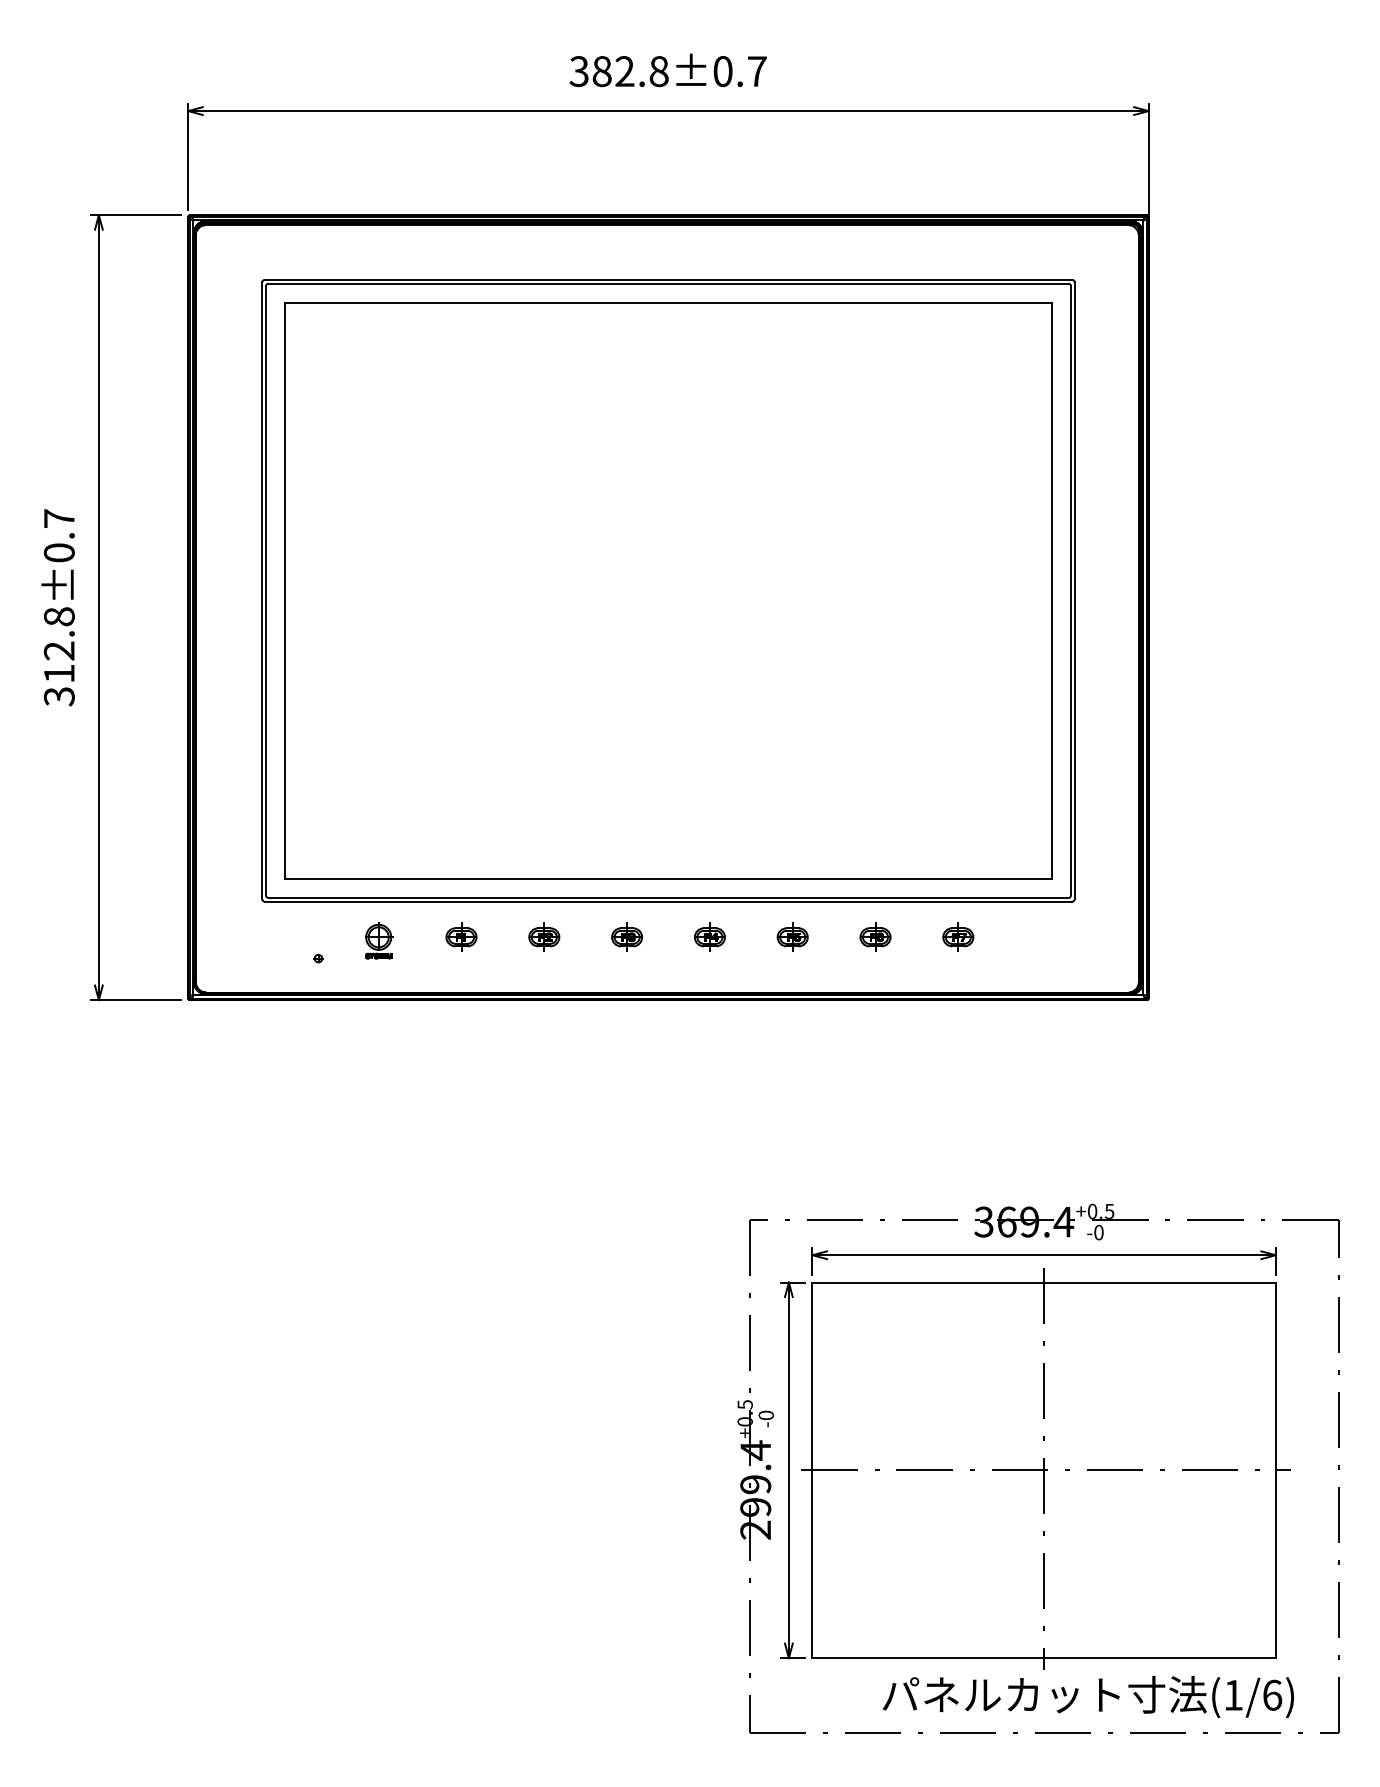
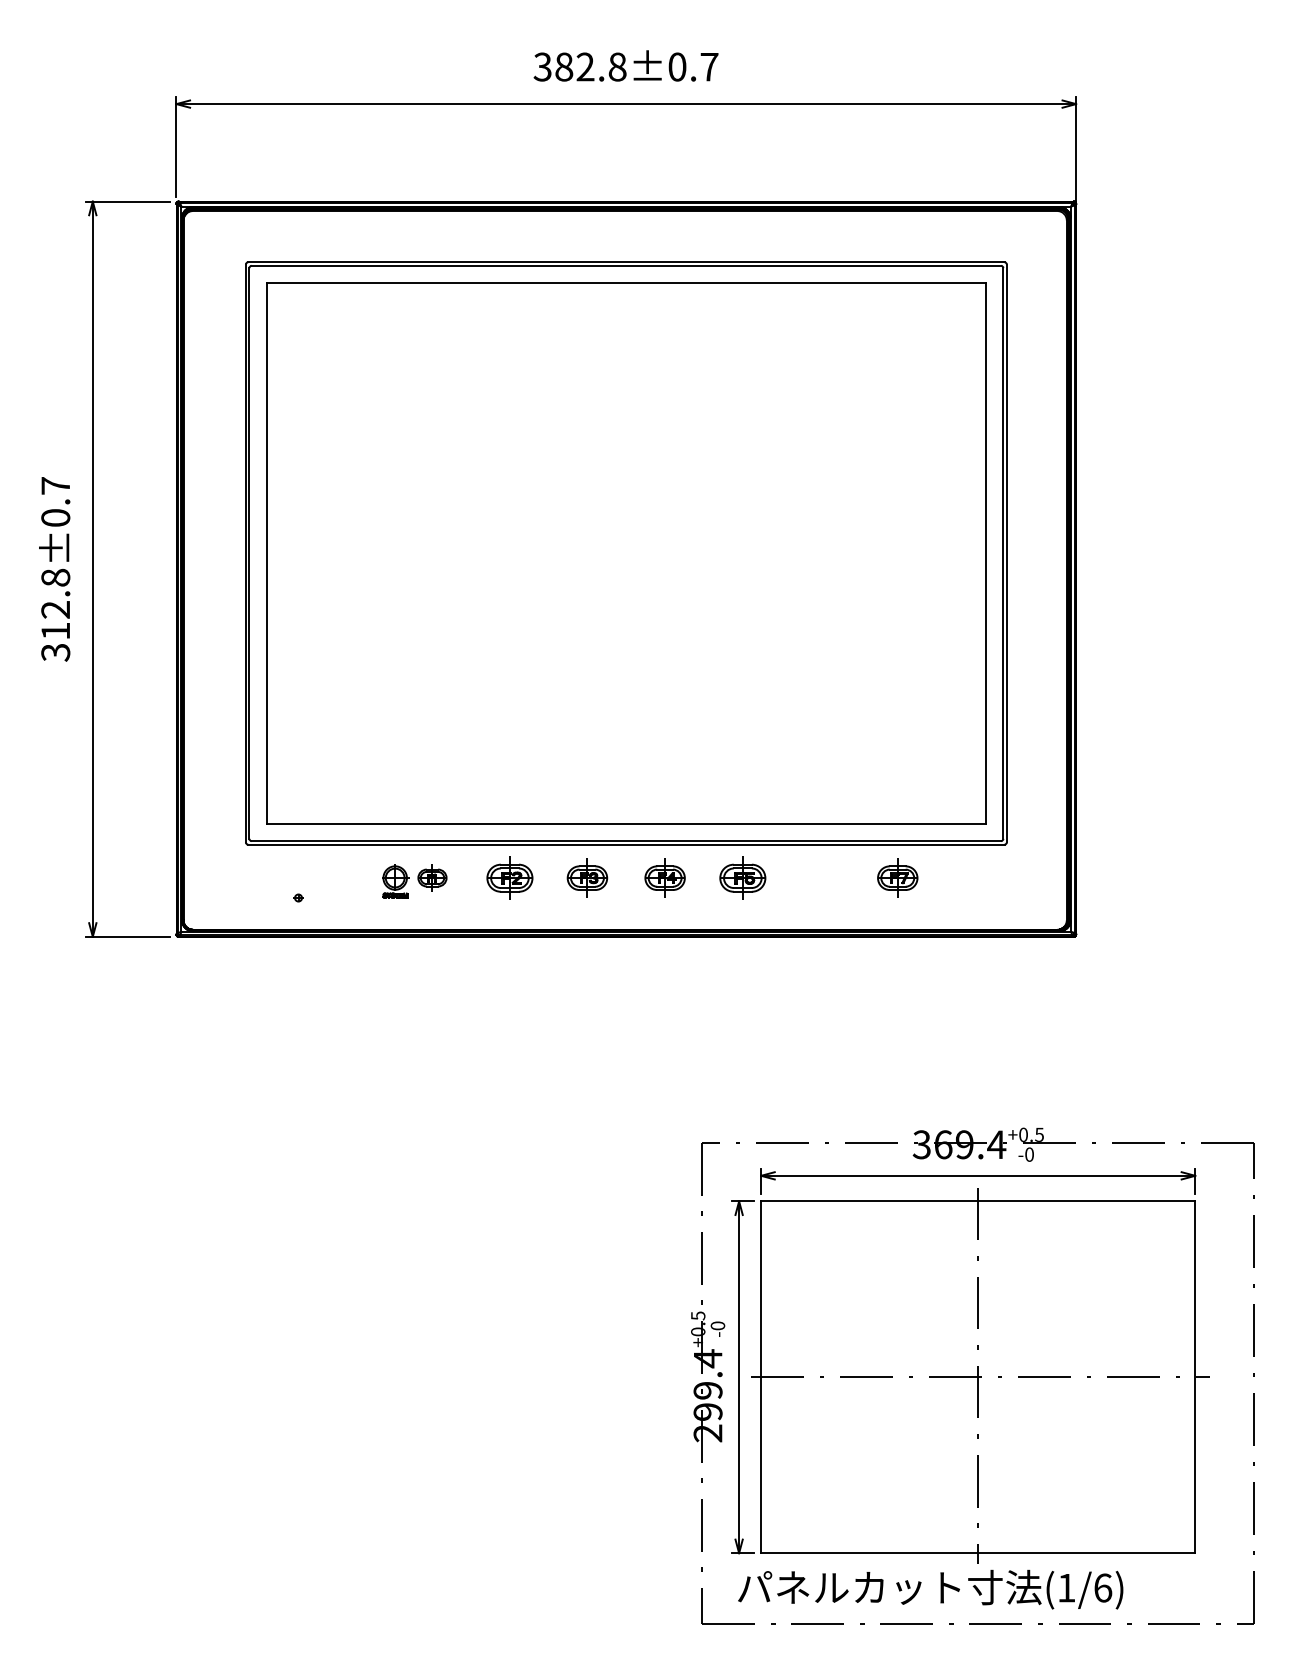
part: (544, 936) -> (510, 877), size x1.6
part: (627, 936) -> (587, 877), size x1.4
part: (709, 936) -> (664, 877), size x1.4
part: (792, 936) -> (742, 877), size x1.6
part: (875, 936) -> (820, 877), removed
part: (958, 936) -> (898, 877), size x1.4
part: (379, 940) -> (395, 881), moved
text: (1087, 1697) -> (929, 1590), moved

